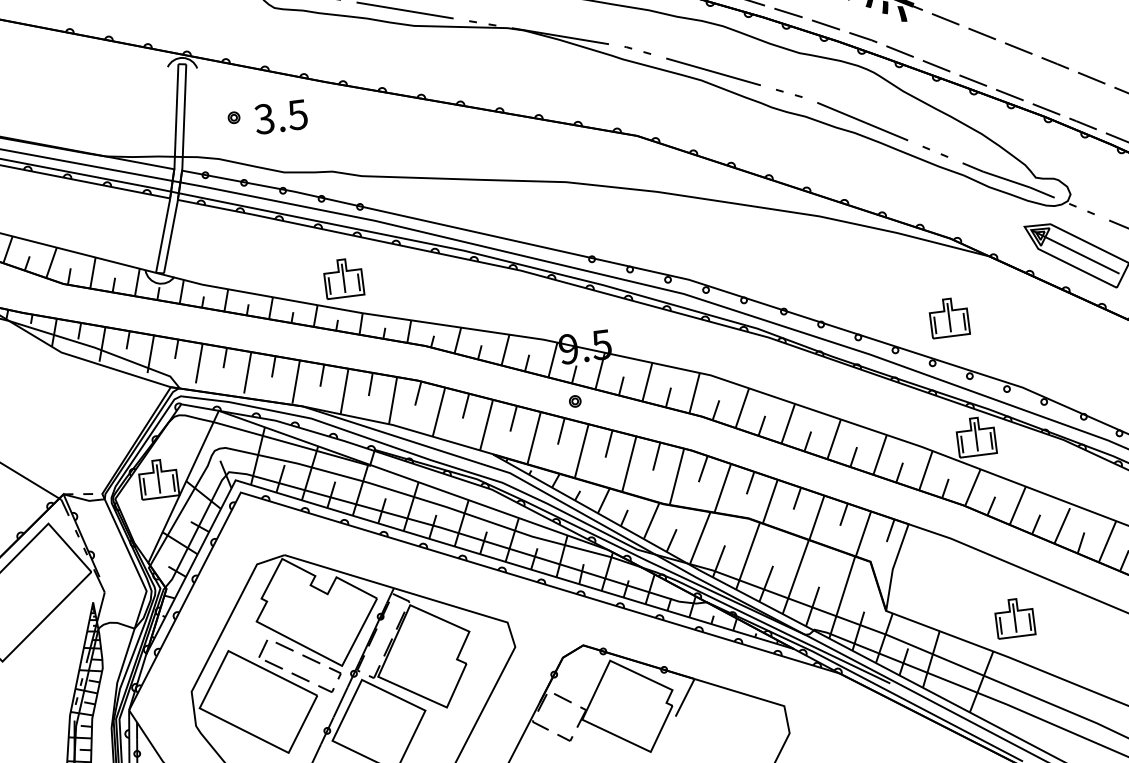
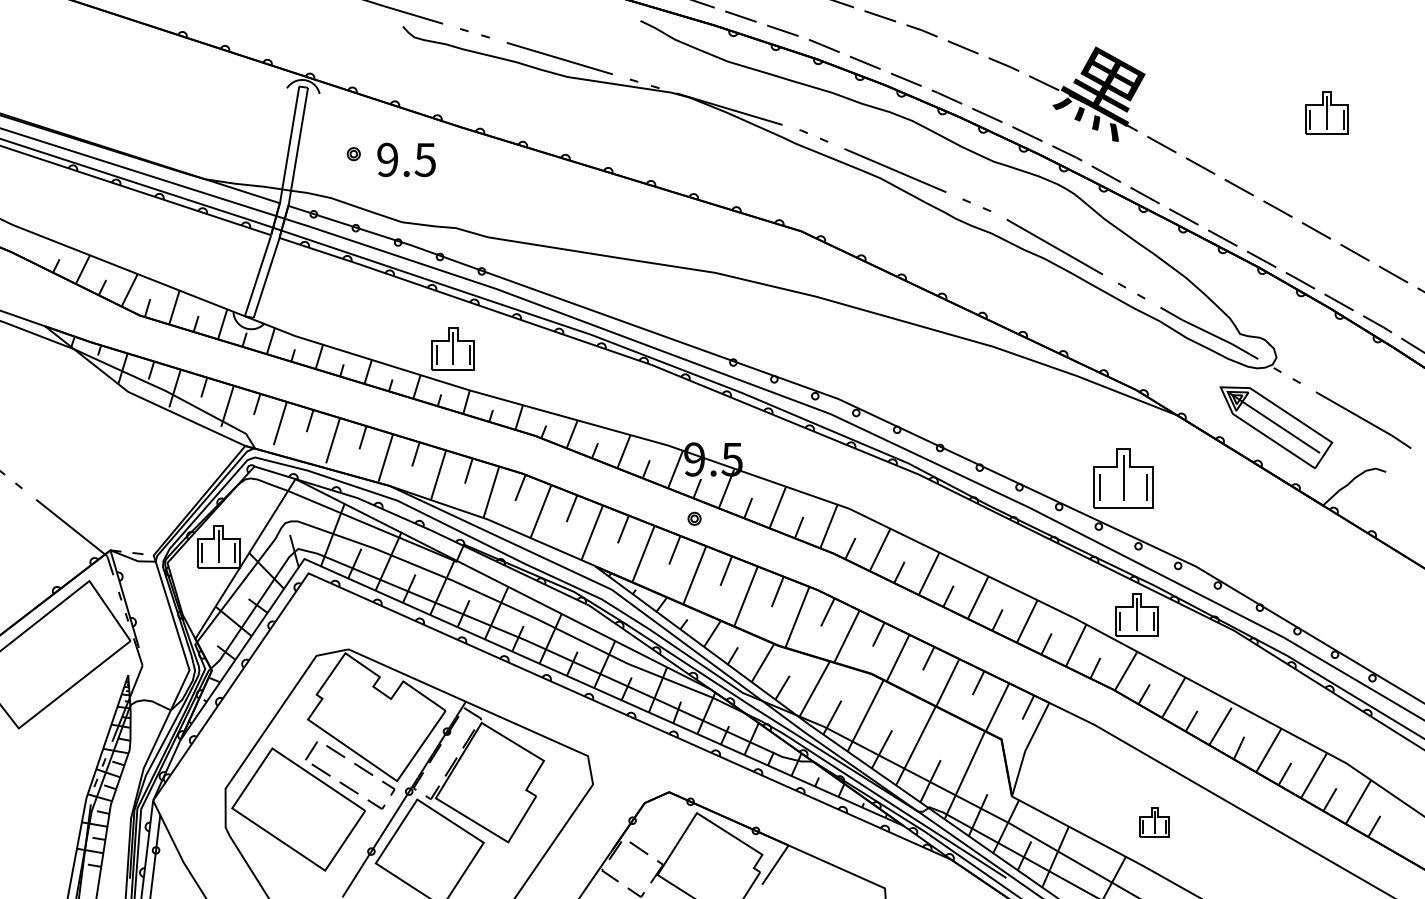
text: (263, 118) -> (386, 159), 3.5 -> 9.5
part: (948, 317) -> (1123, 477), size x1.4
part: (1014, 618) -> (1154, 822), size x0.7

